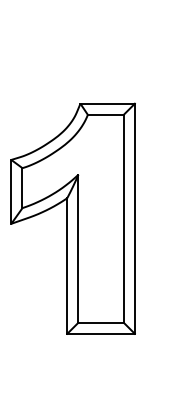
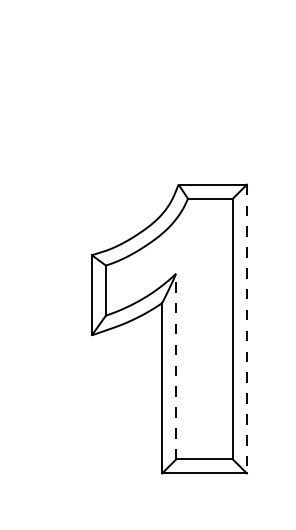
line: (134, 219) -> (246, 329), solid -> dashed
line: (78, 248) -> (176, 366), solid -> dashed

